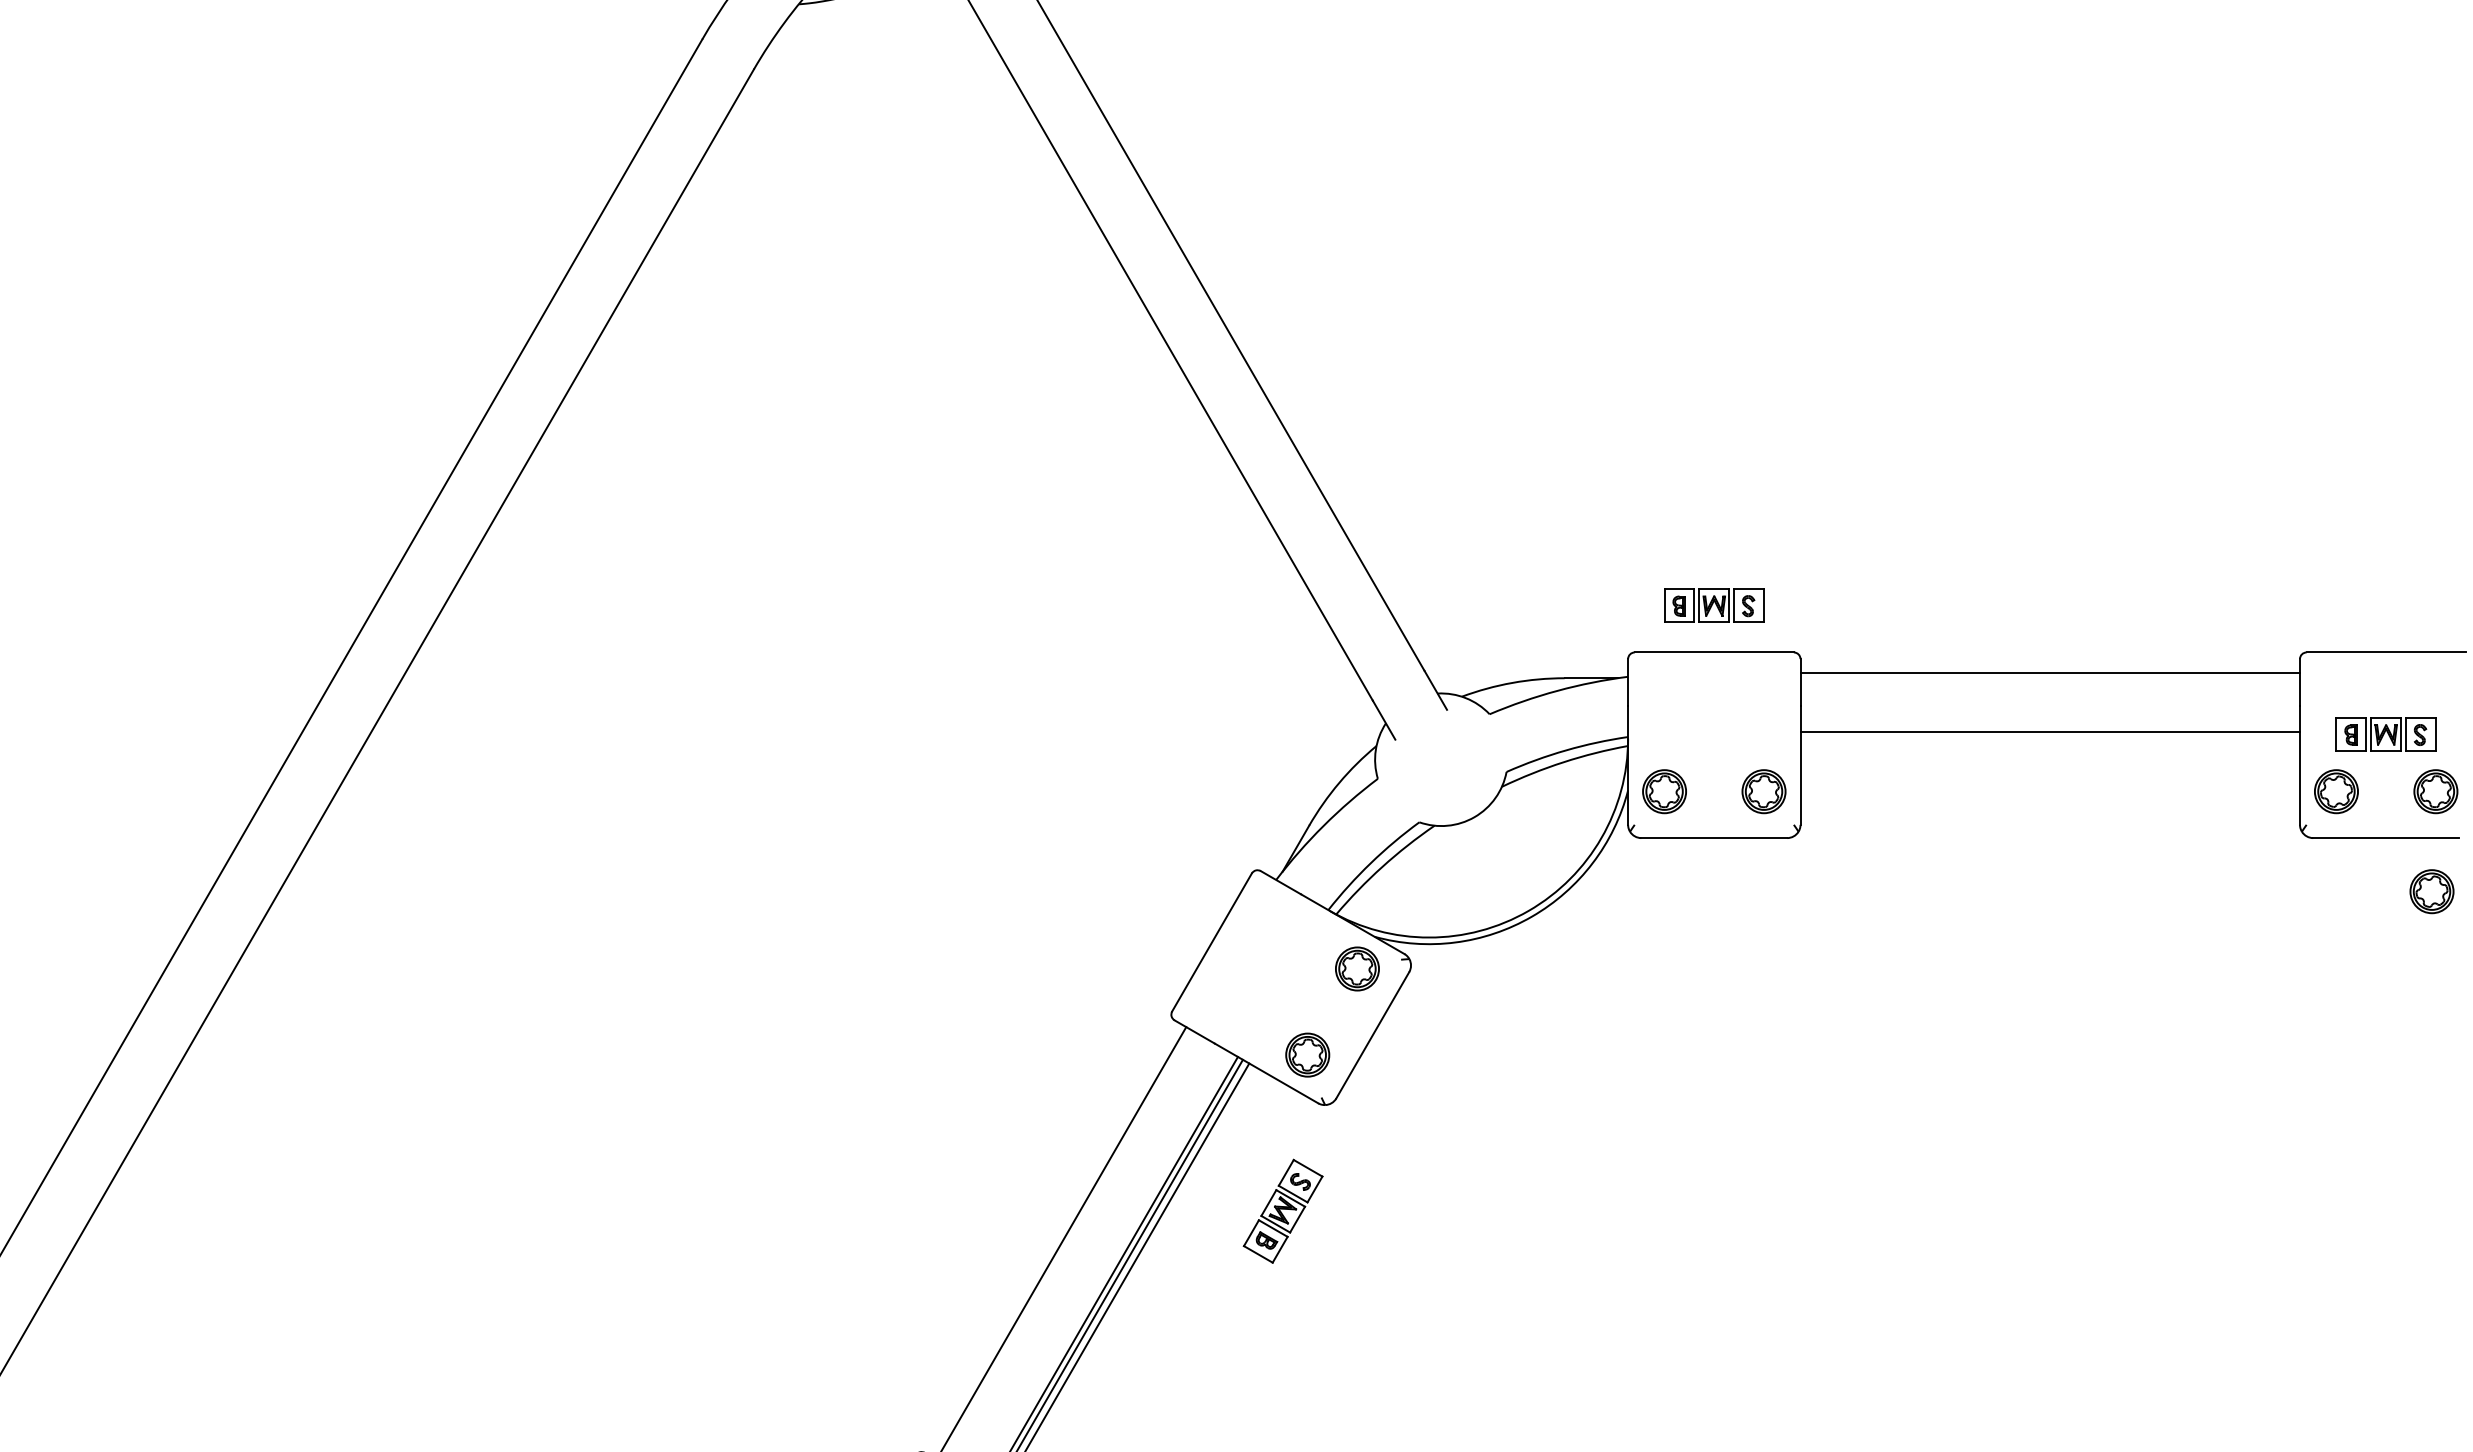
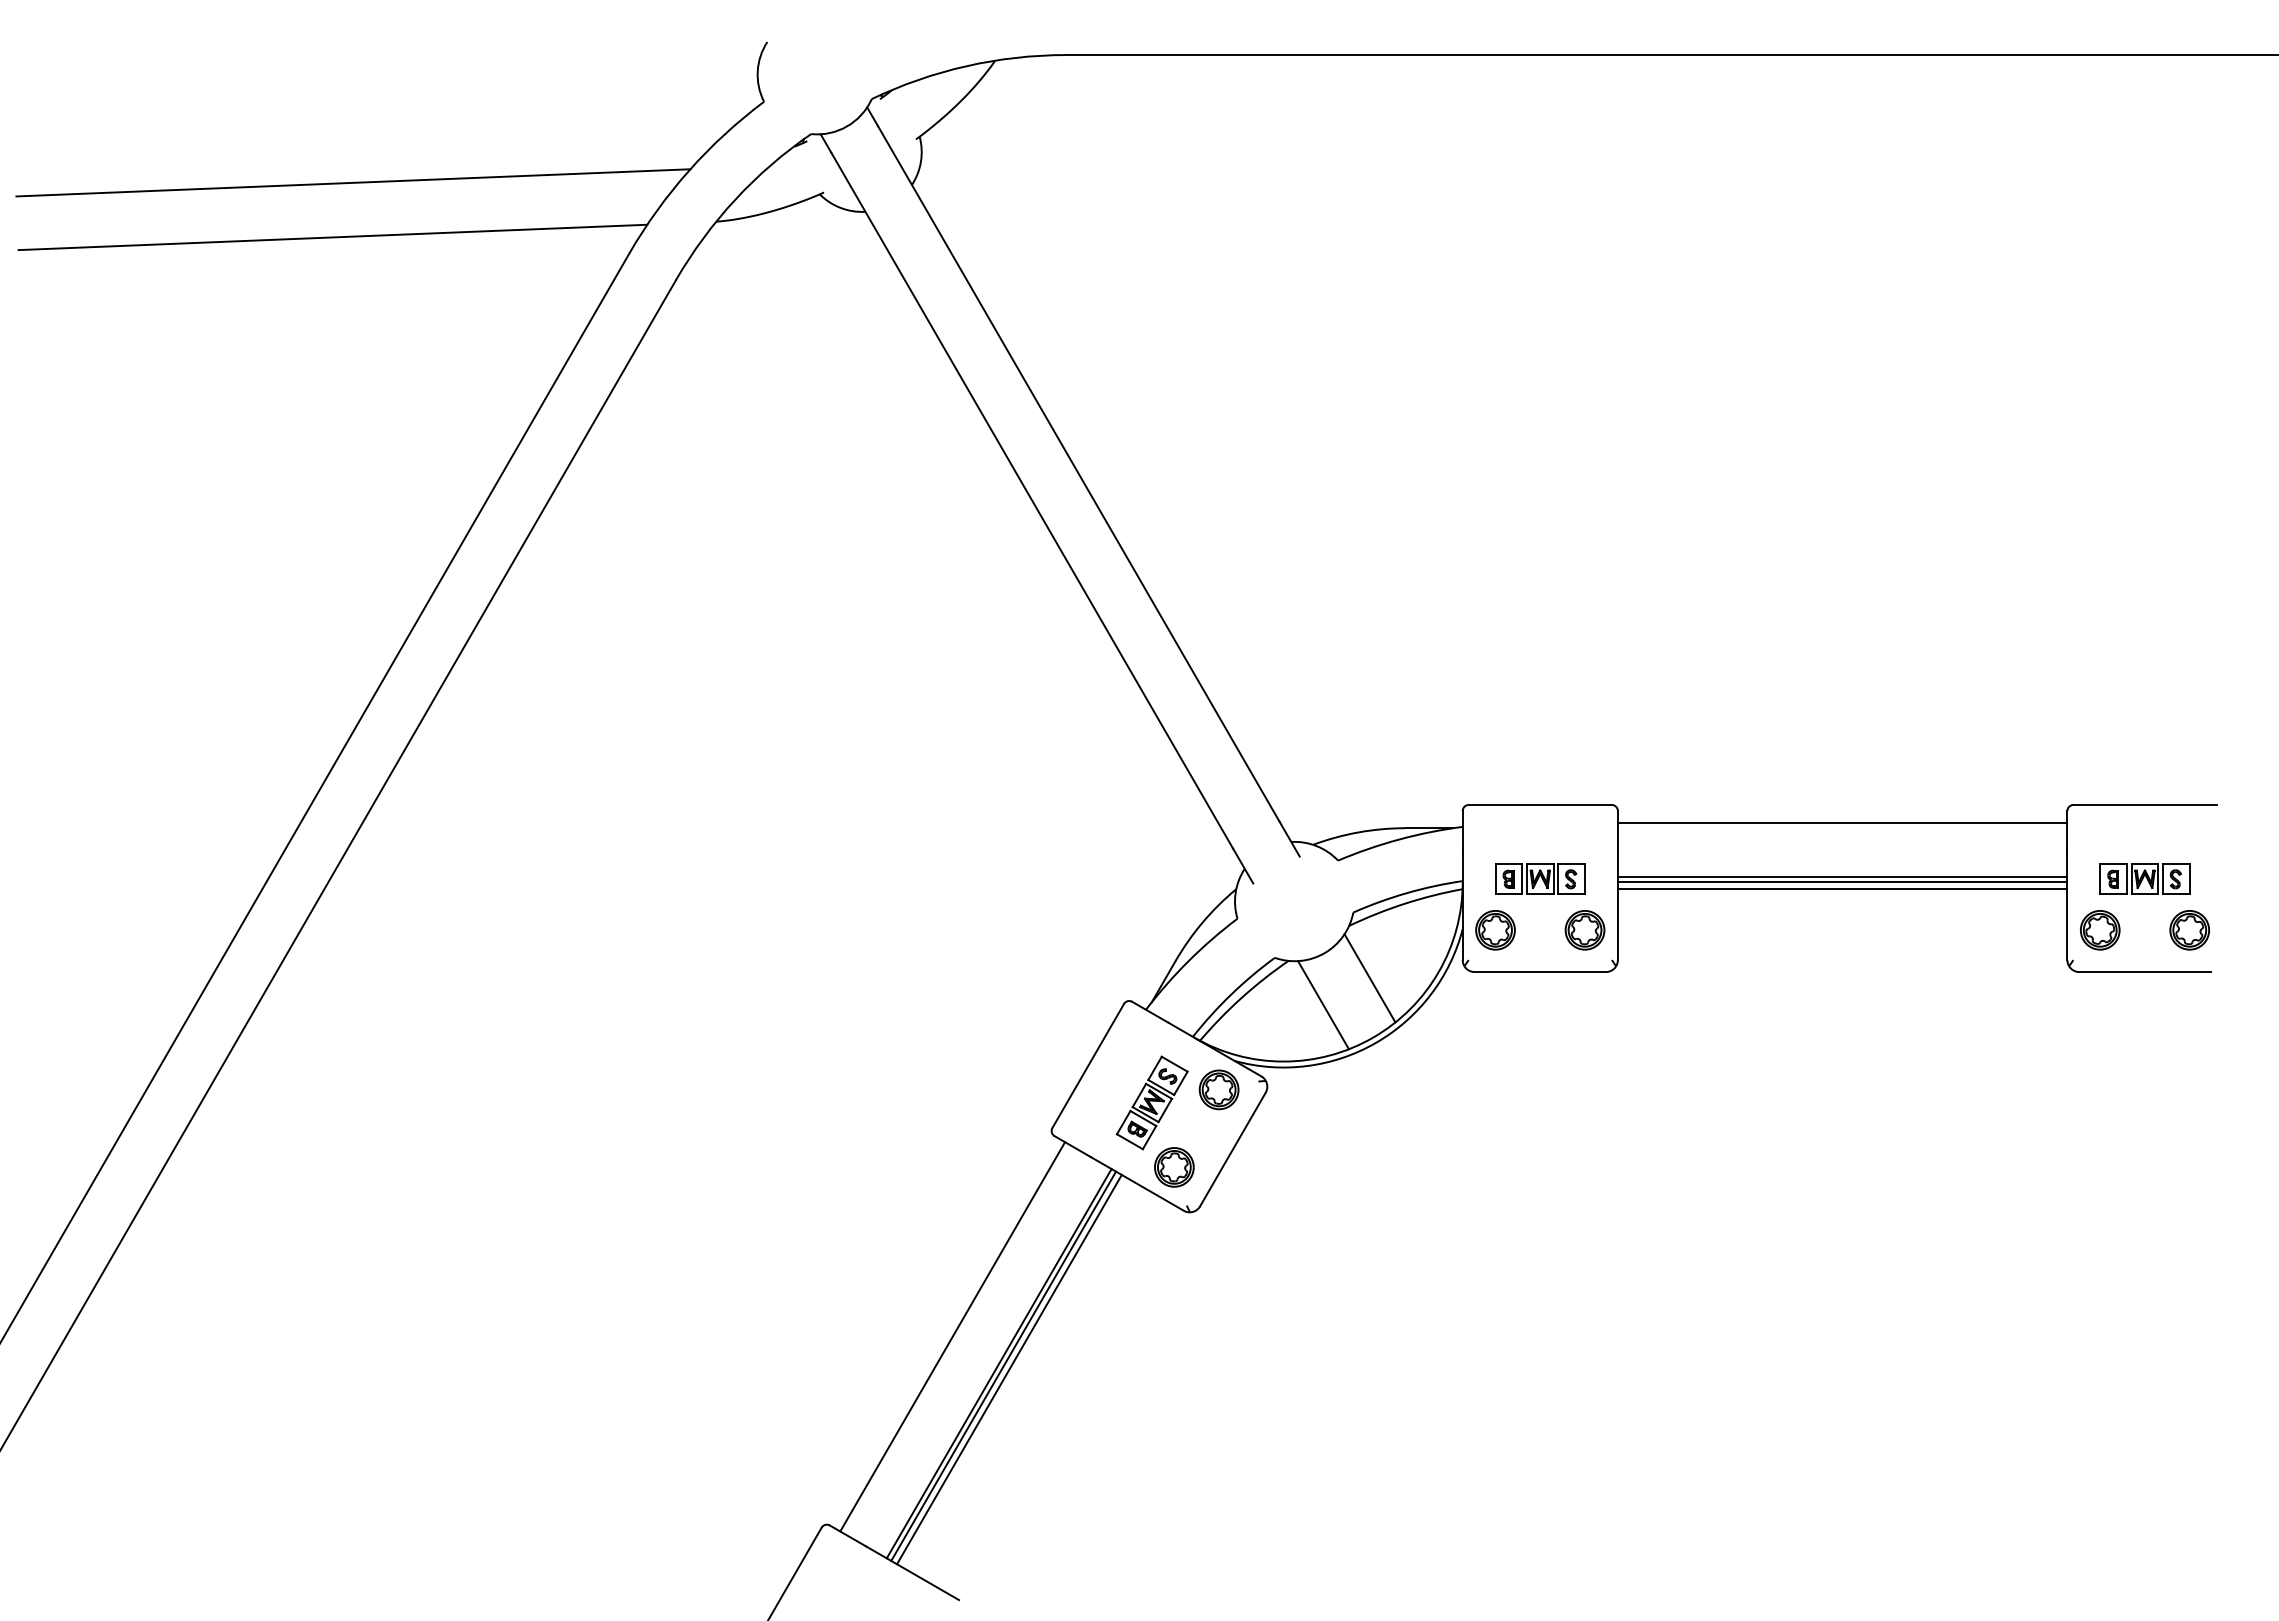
line: (372, 21) -> (332, 237), added
part: (1714, 605) -> (1540, 878), moved
line: (2050, 737) -> (1842, 881), added
line: (2050, 745) -> (1842, 888), added
line: (1524, 845) -> (1369, 978), added
line: (1473, 875) -> (1323, 1005), added
part: (2432, 891) -> (2186, 1020), removed
part: (1282, 1210) -> (1151, 1102), moved

